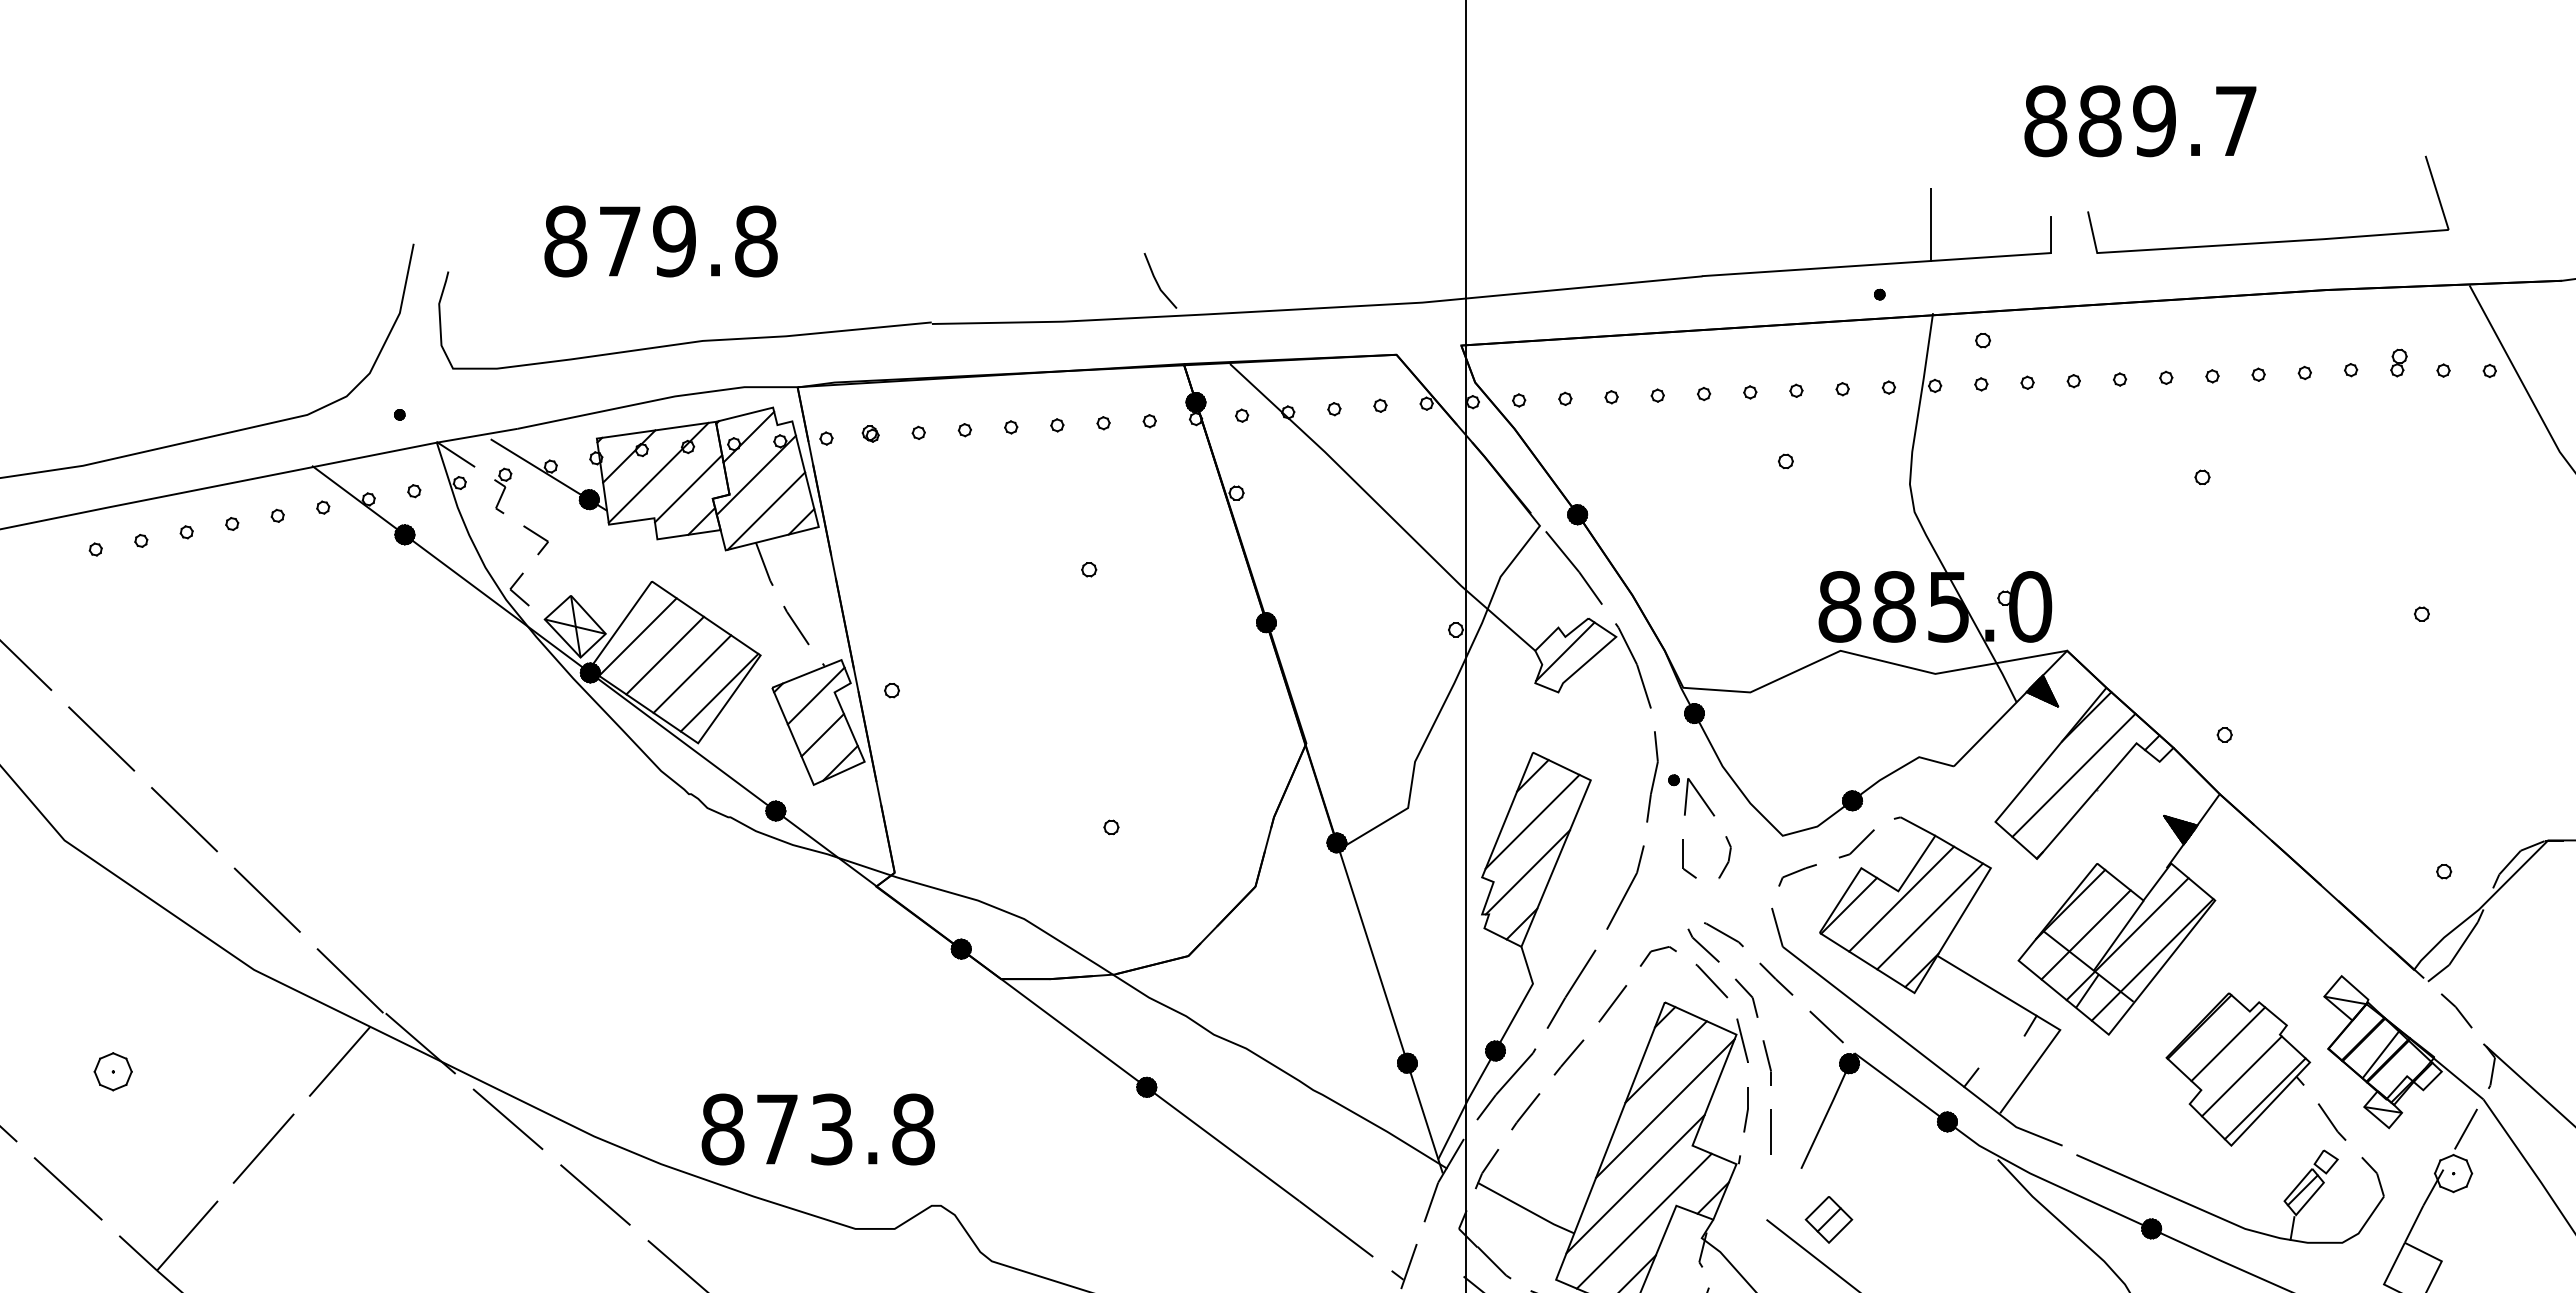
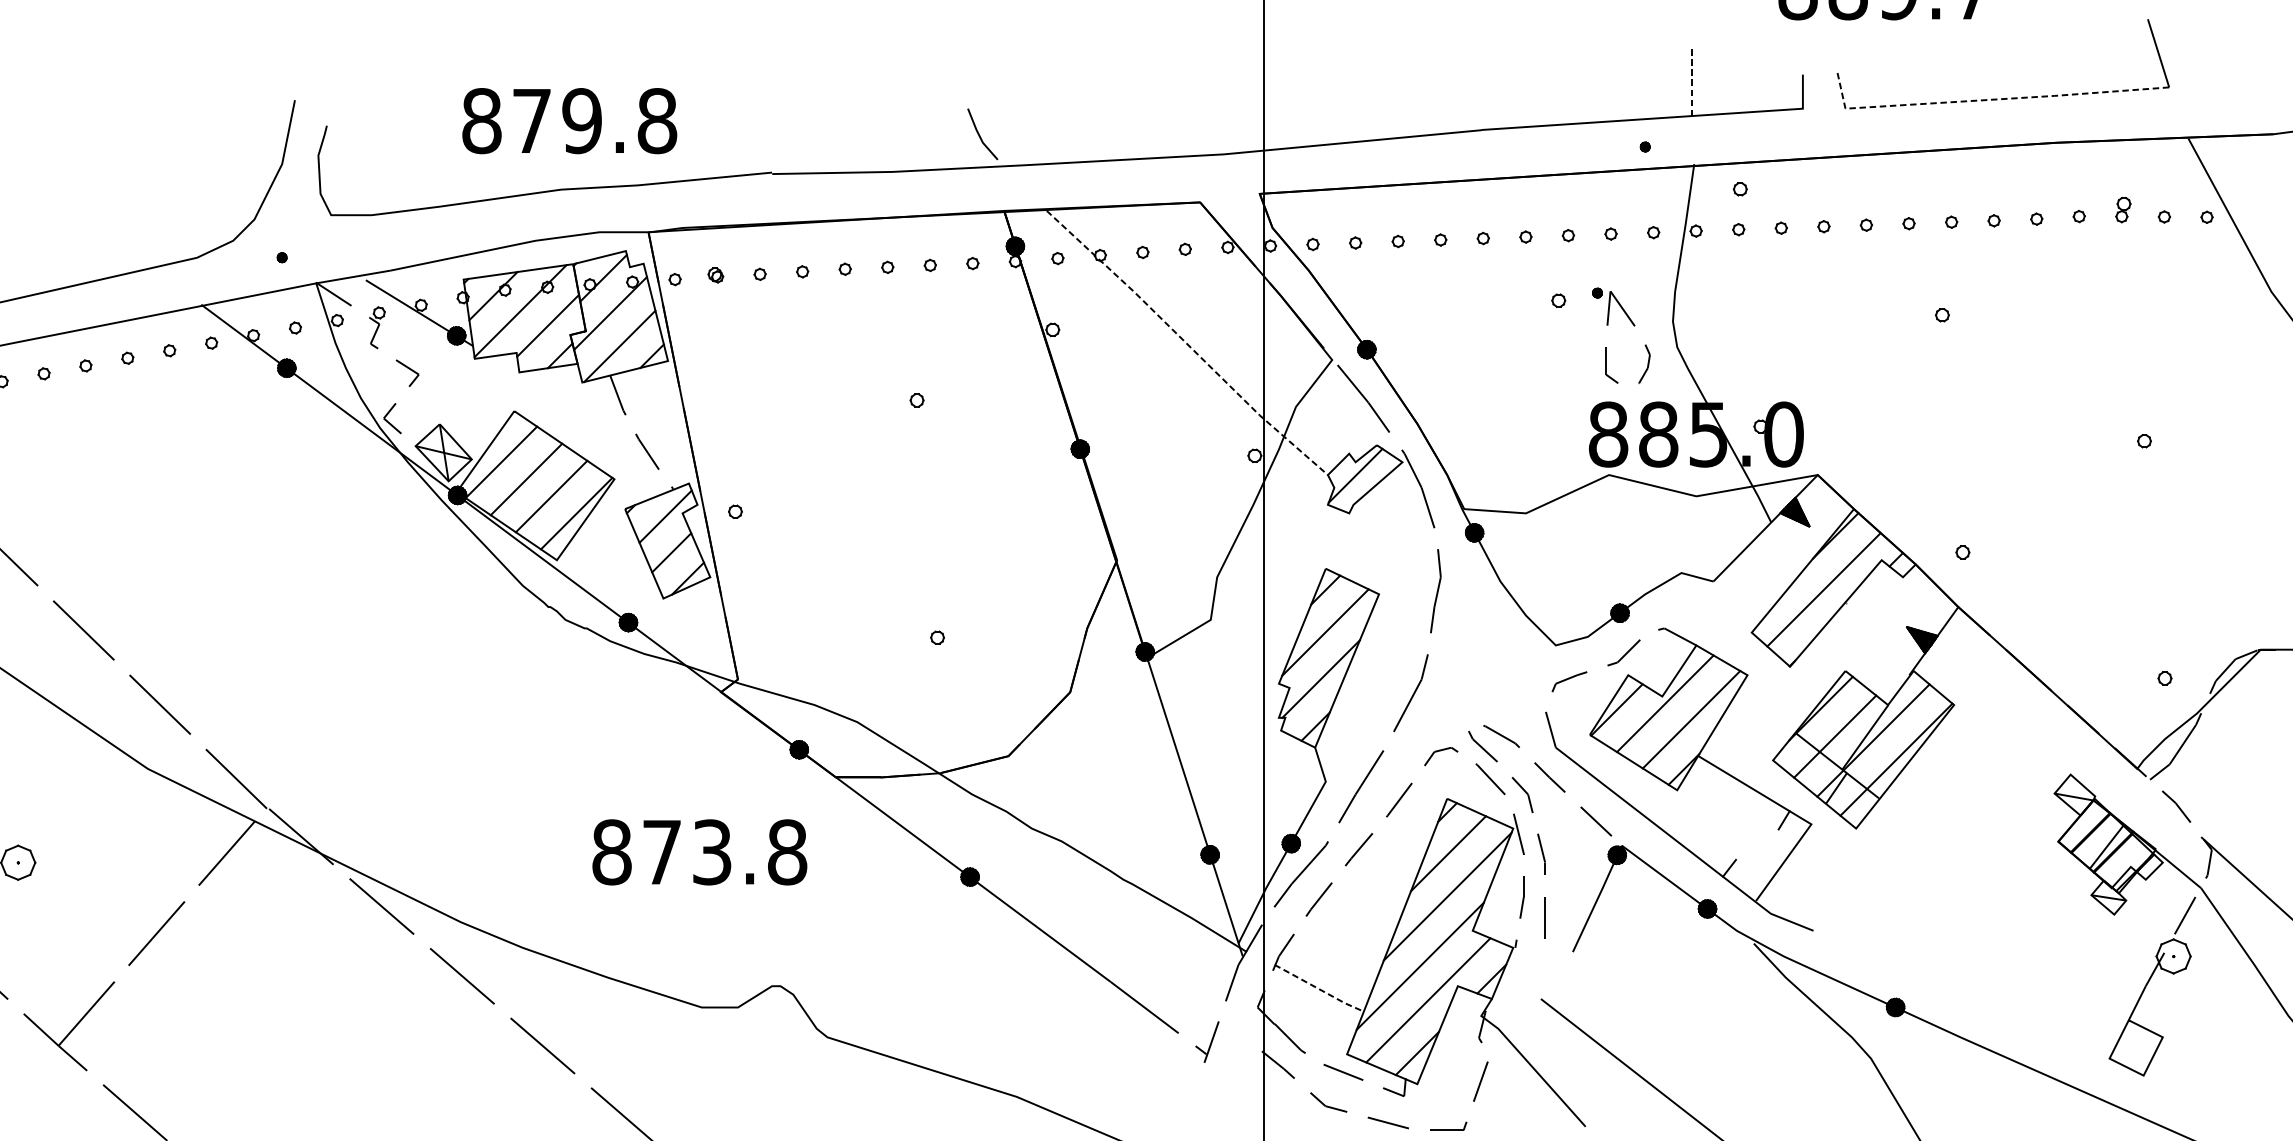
line: (1930, 225) -> (1691, 83), solid -> dashed
text: (660, 241) -> (569, 121), moved
line: (2251, 243) -> (1987, 99), solid -> dashed
line: (1382, 508) -> (1187, 343), solid -> dashed
part: (1712, 815) -> (1632, 325), moved
part: (2230, 1117) -> (1968, 904), removed
text: (817, 1129) -> (699, 852), moved
line: (1526, 1209) -> (1319, 989), solid -> dashed
part: (1828, 1219) -> (1597, 998), removed

